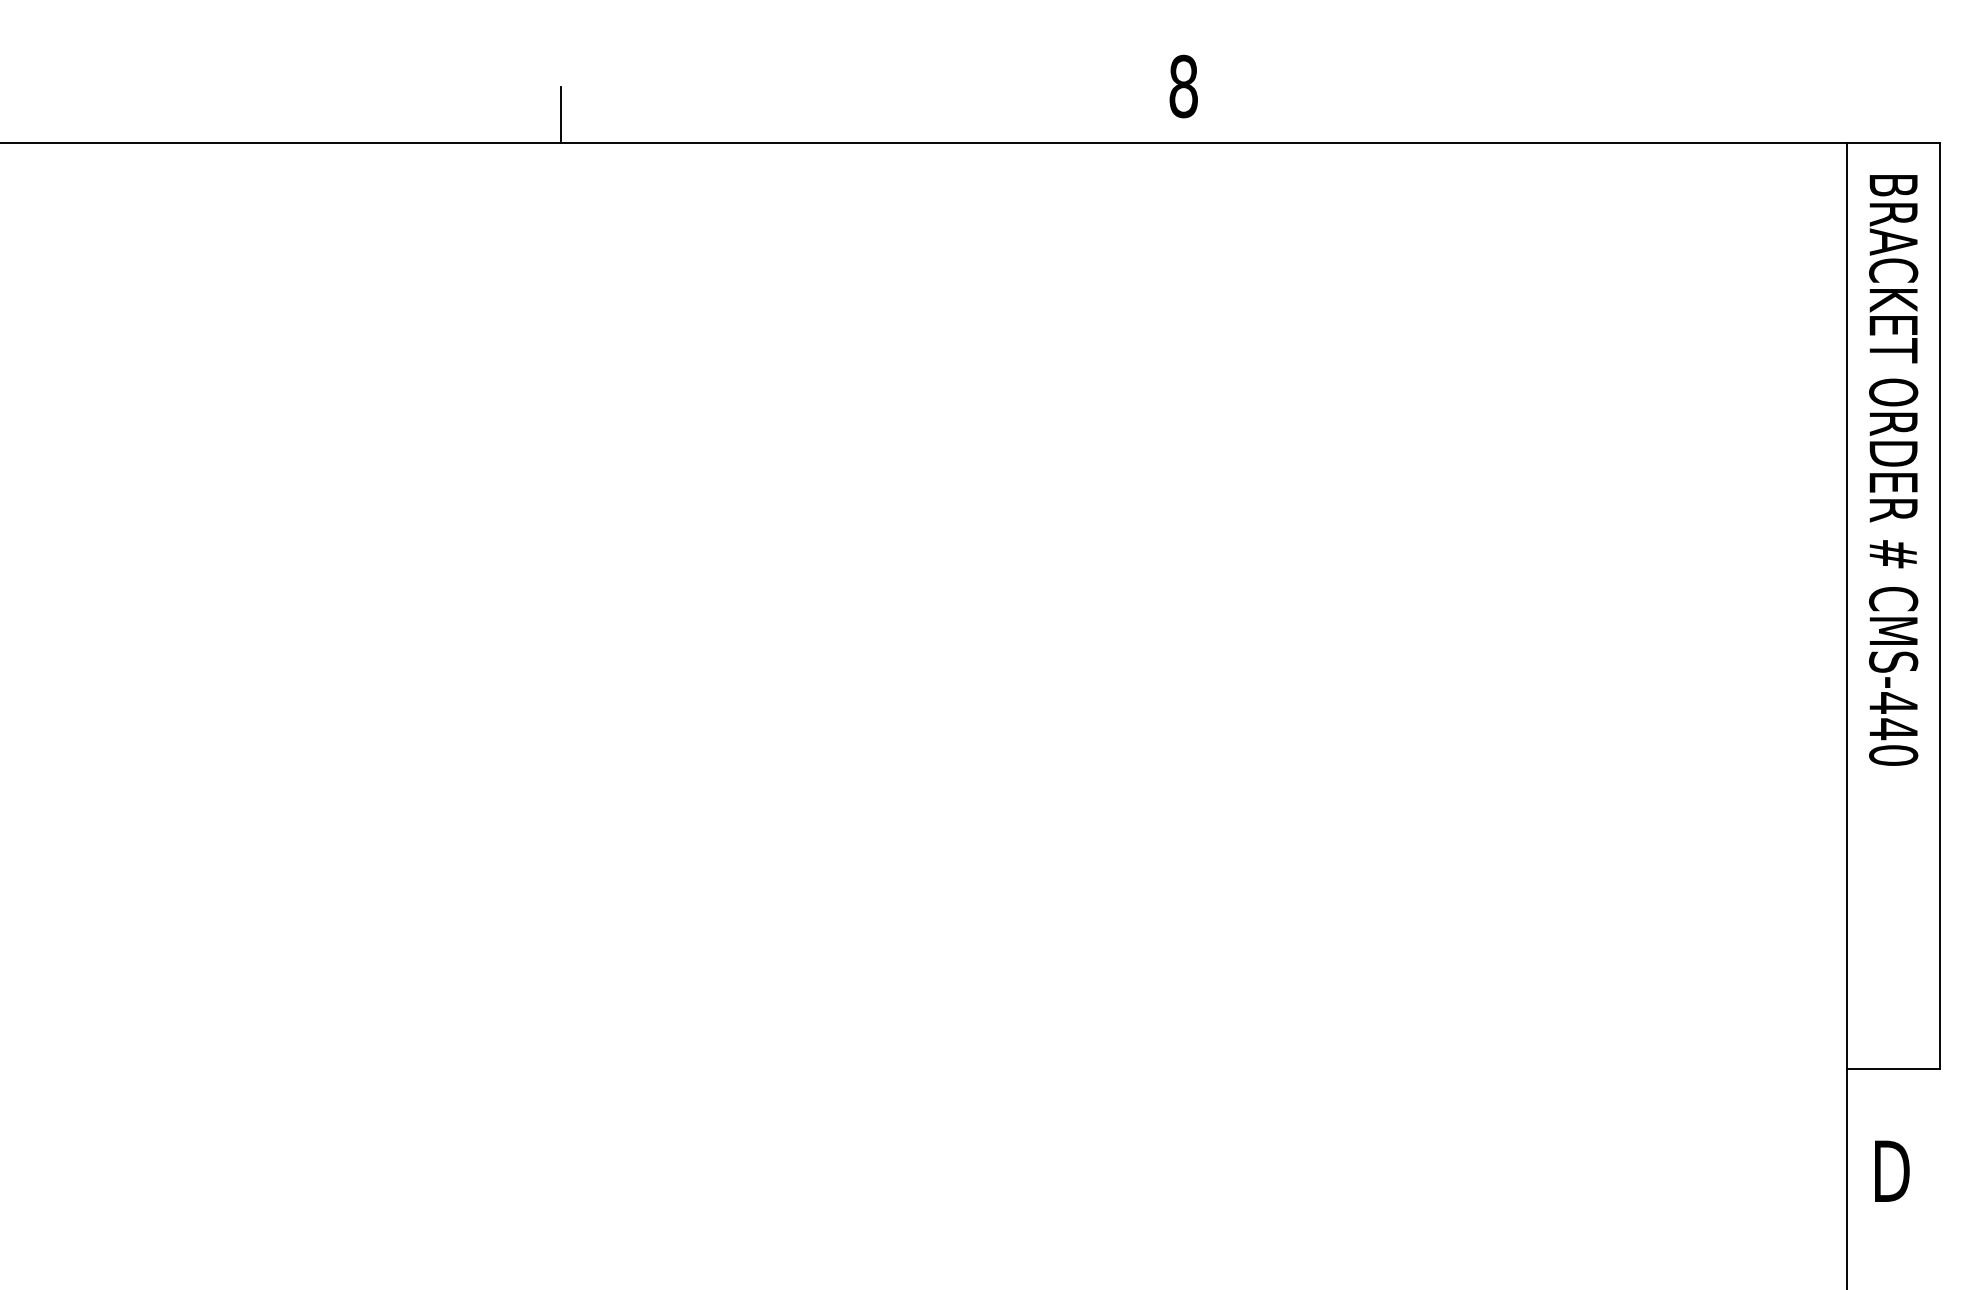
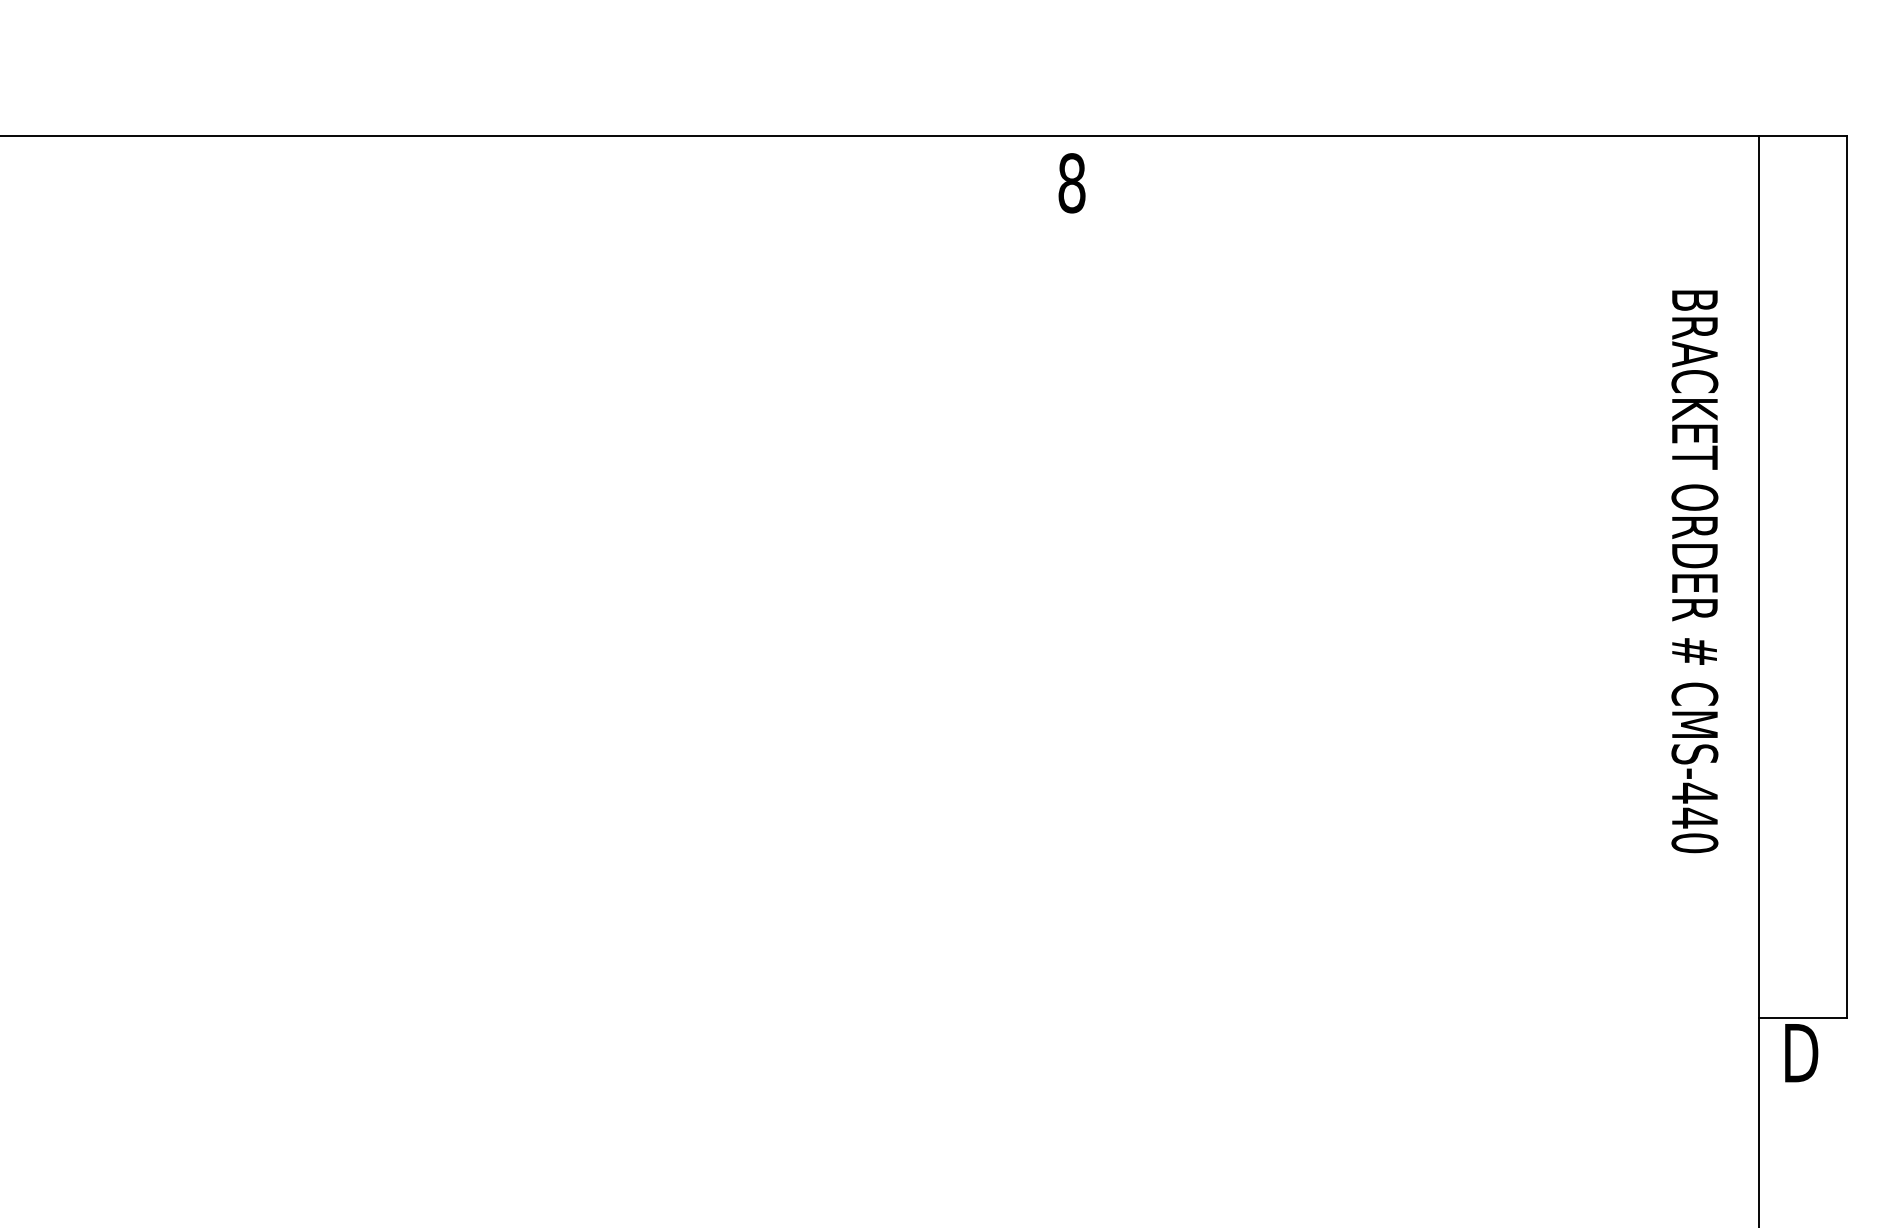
text: (1183, 86) -> (1071, 183), moved
line: (560, 114) -> (533, 108), removed
text: (1893, 470) -> (1694, 571), moved
text: (1892, 1171) -> (1801, 1053), moved

